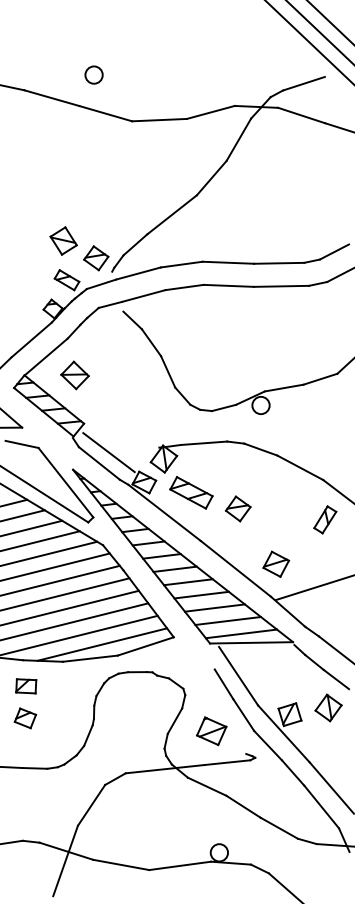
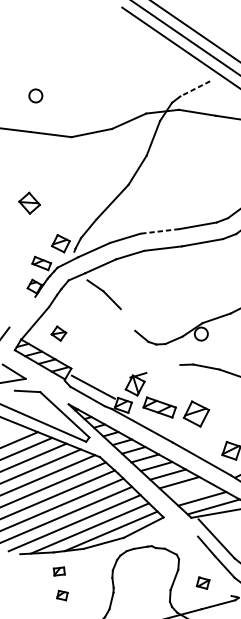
circle: (93, 74) -> (35, 95), moved
line: (303, 83) -> (194, 88), solid -> dashed
part: (63, 240) -> (29, 202), moved
line: (228, 262) -> (160, 231), solid -> dashed
line: (31, 339) -> (22, 311), removed
line: (168, 371) -> (128, 319), removed
part: (74, 375) -> (58, 333), size x0.7
line: (204, 442) -> (163, 368), removed
part: (238, 508) -> (196, 413), size x1.4
line: (214, 607) -> (190, 490), removed
part: (26, 686) -> (59, 571), size x0.7
part: (25, 718) -> (62, 595), size x0.7
part: (211, 731) -> (202, 583), size x0.6

